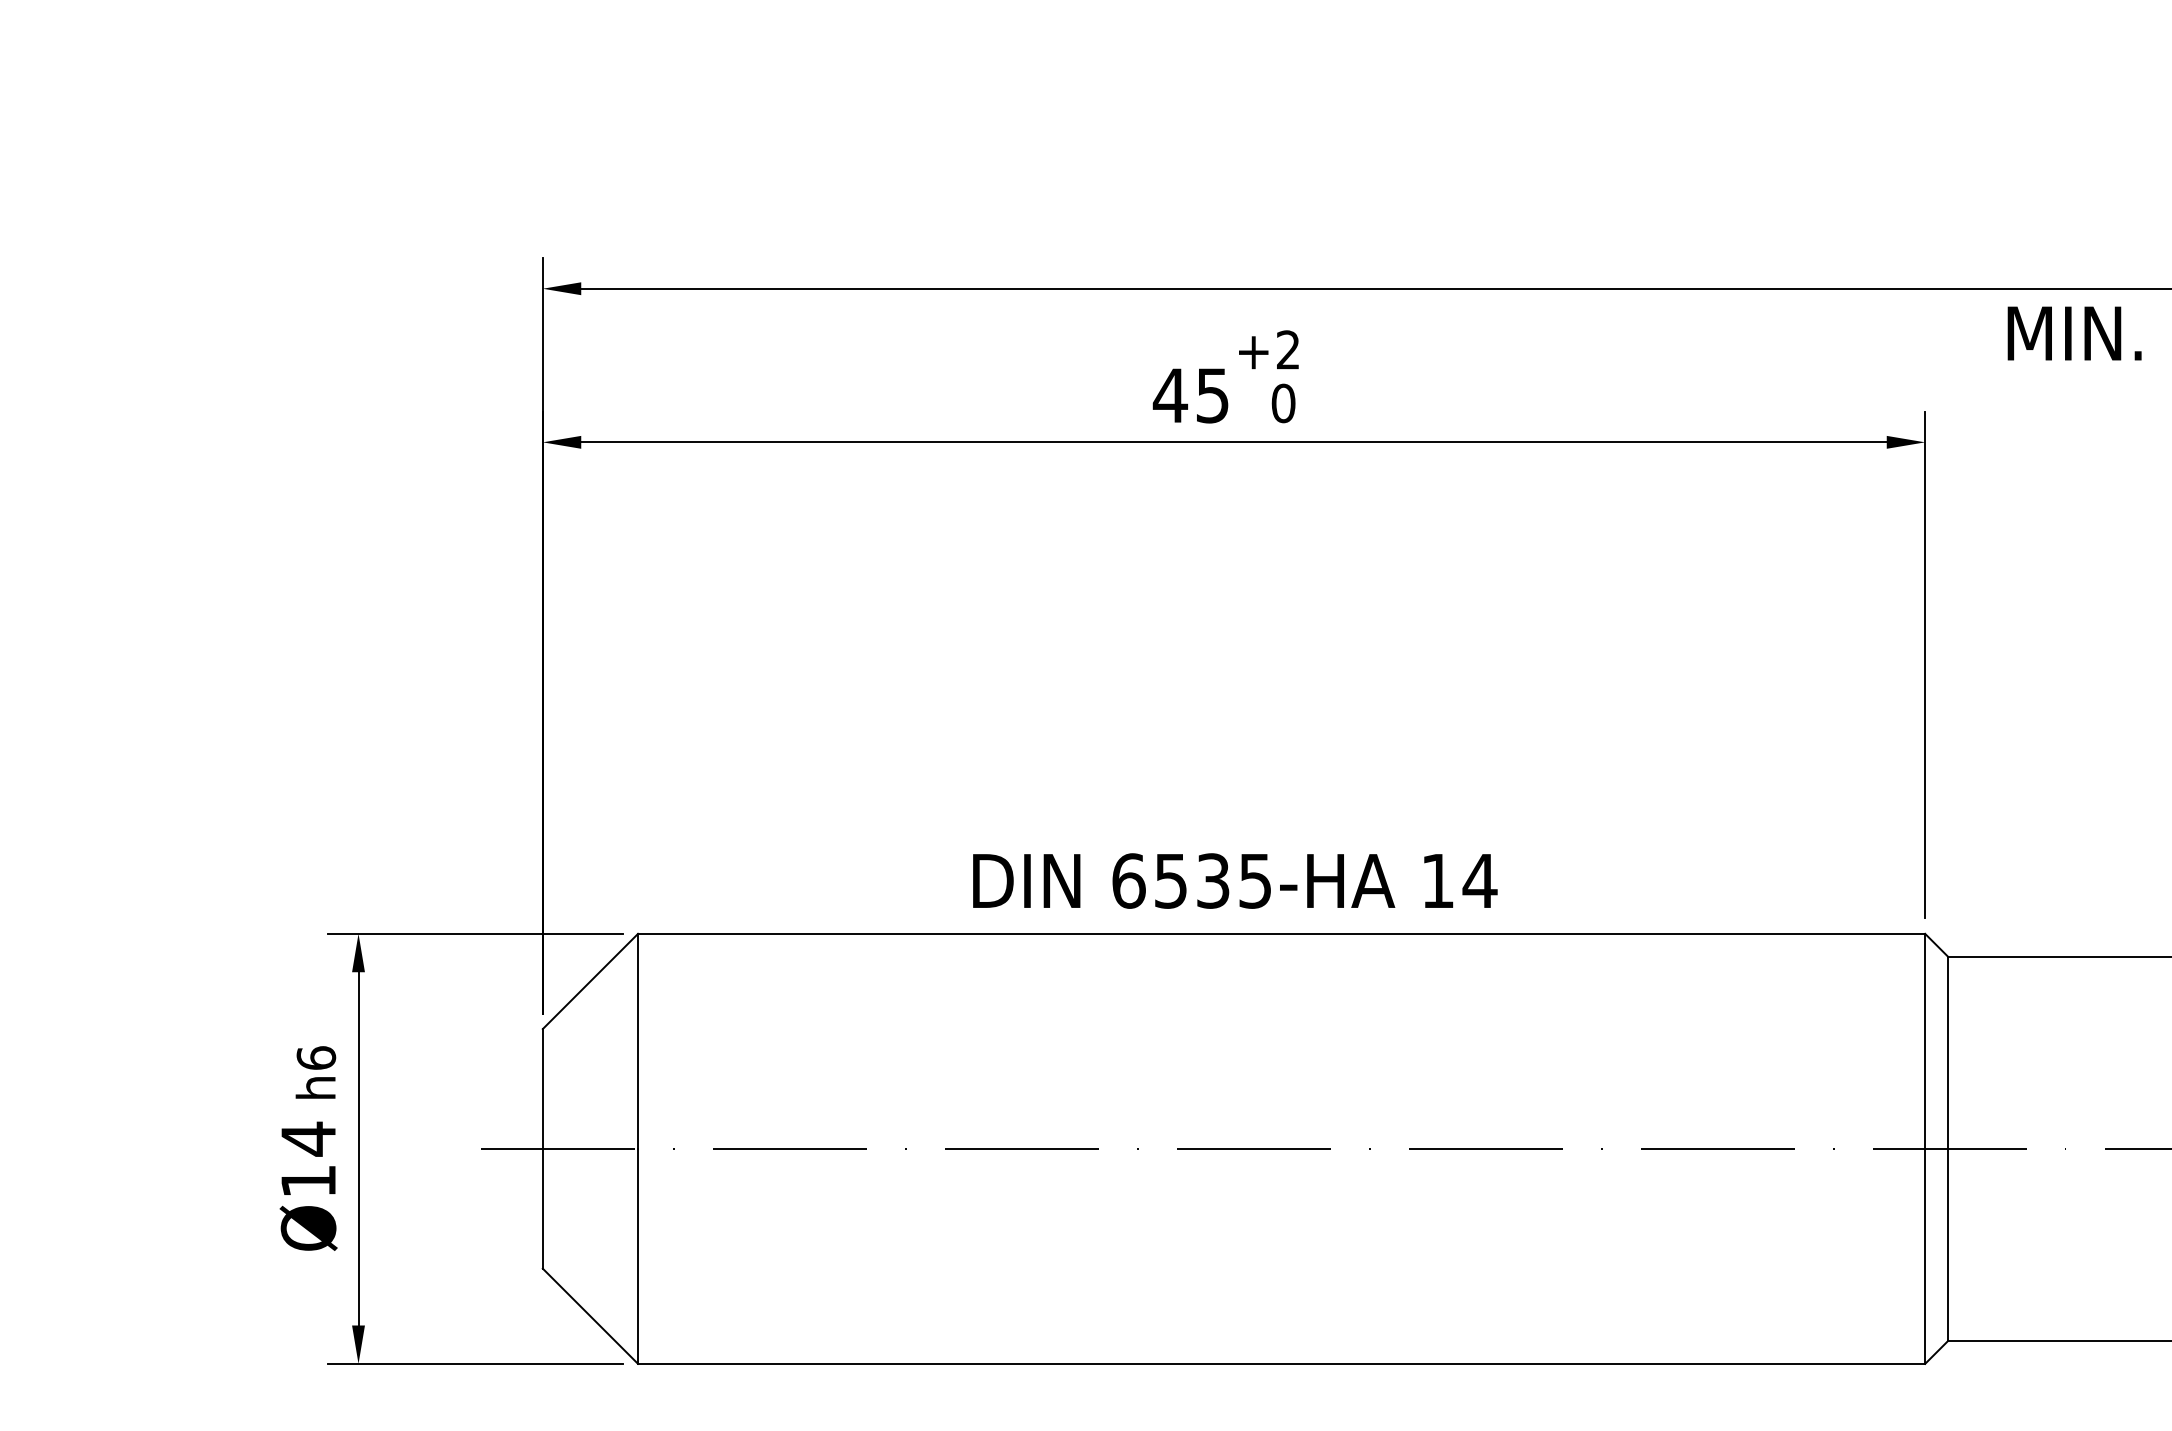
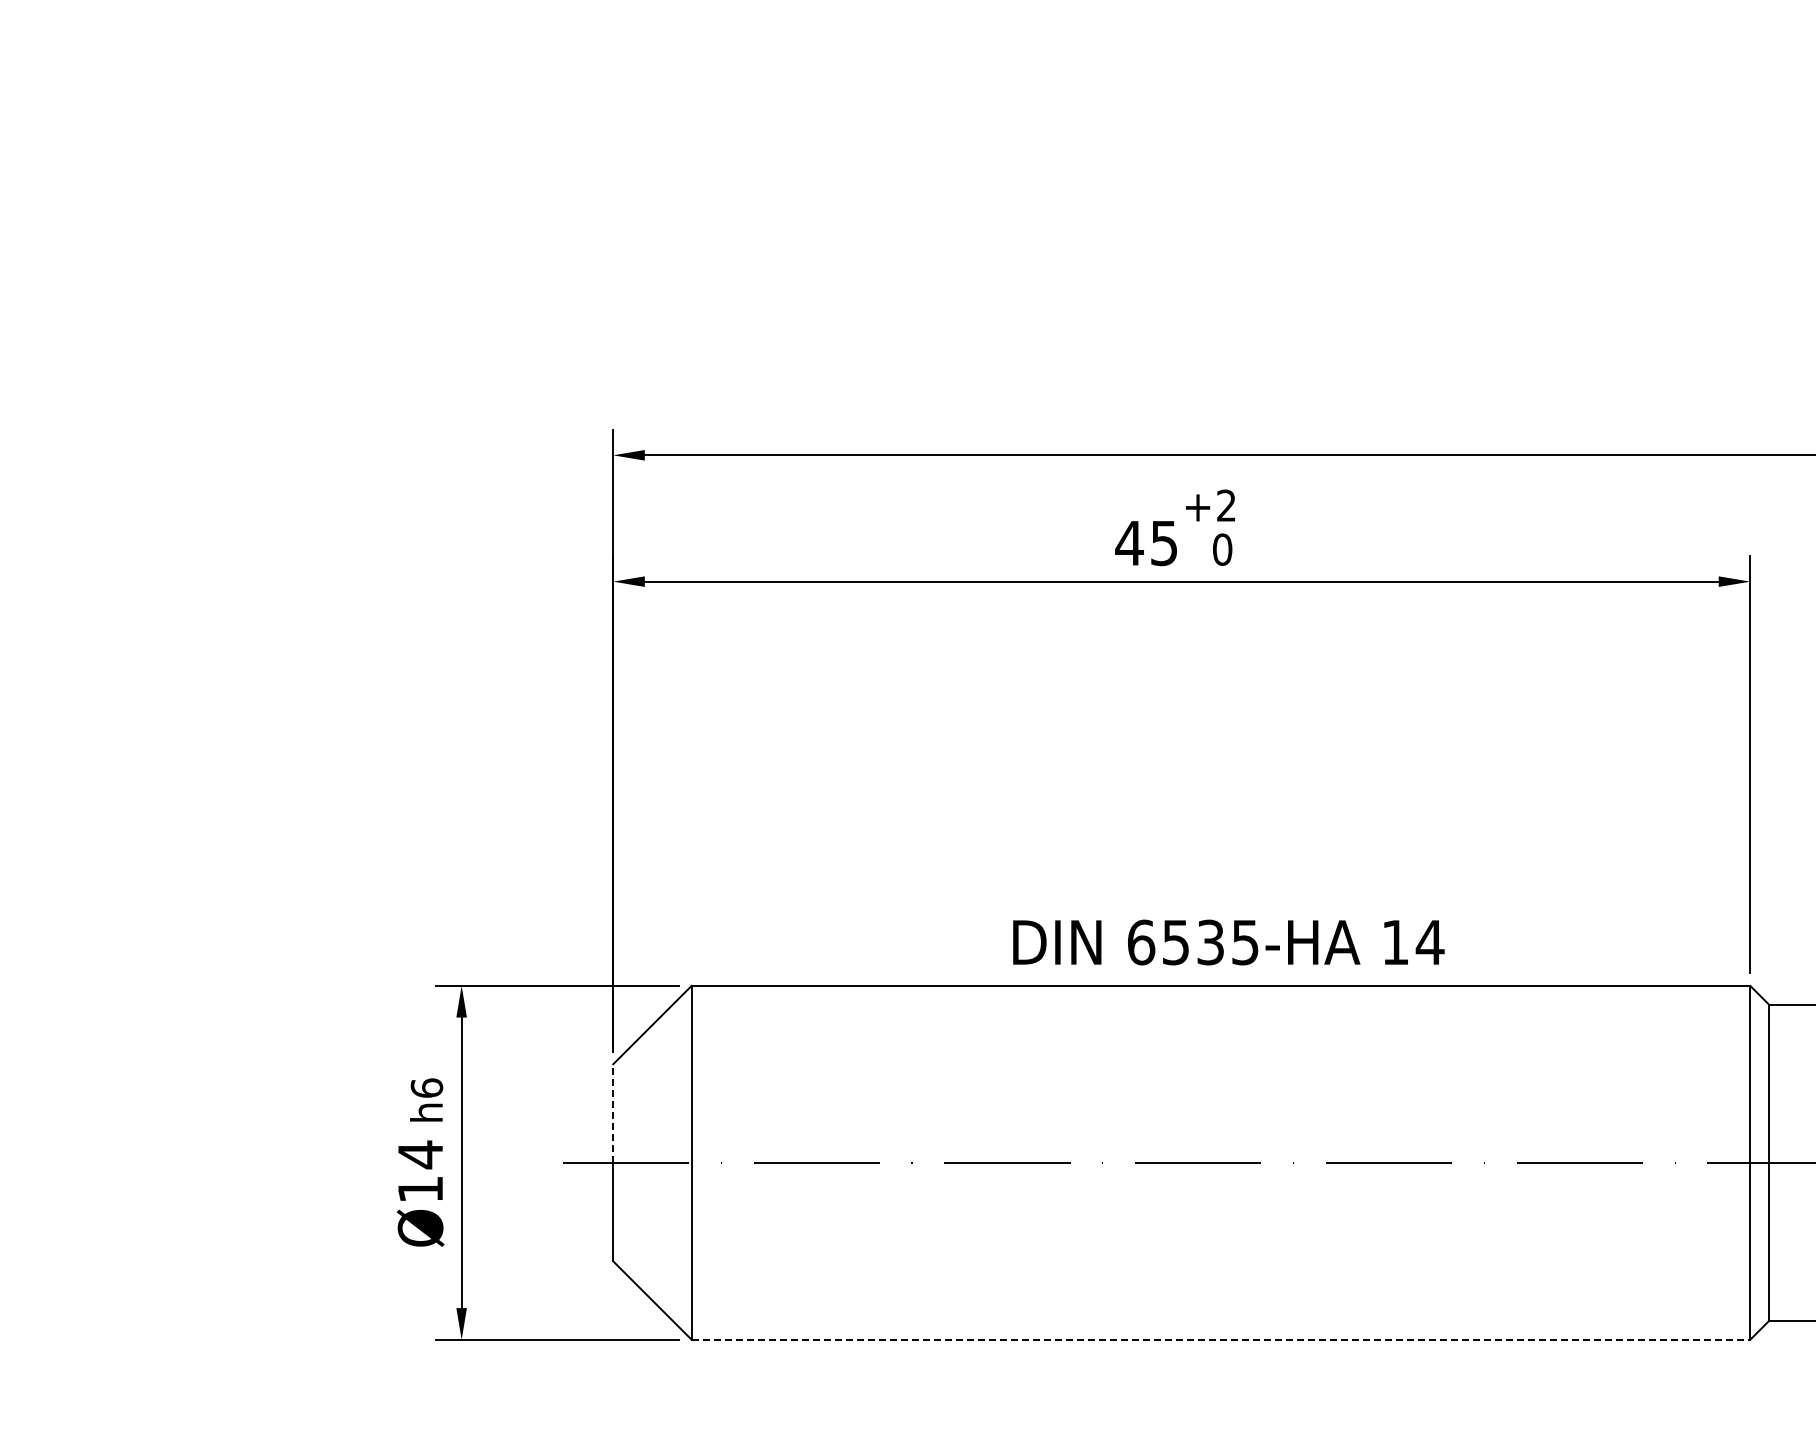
text: (1234, 881) -> (1228, 942), moved
line: (543, 1088) -> (613, 1113), solid -> dashed
line: (1282, 1363) -> (1221, 1339), solid -> dashed

